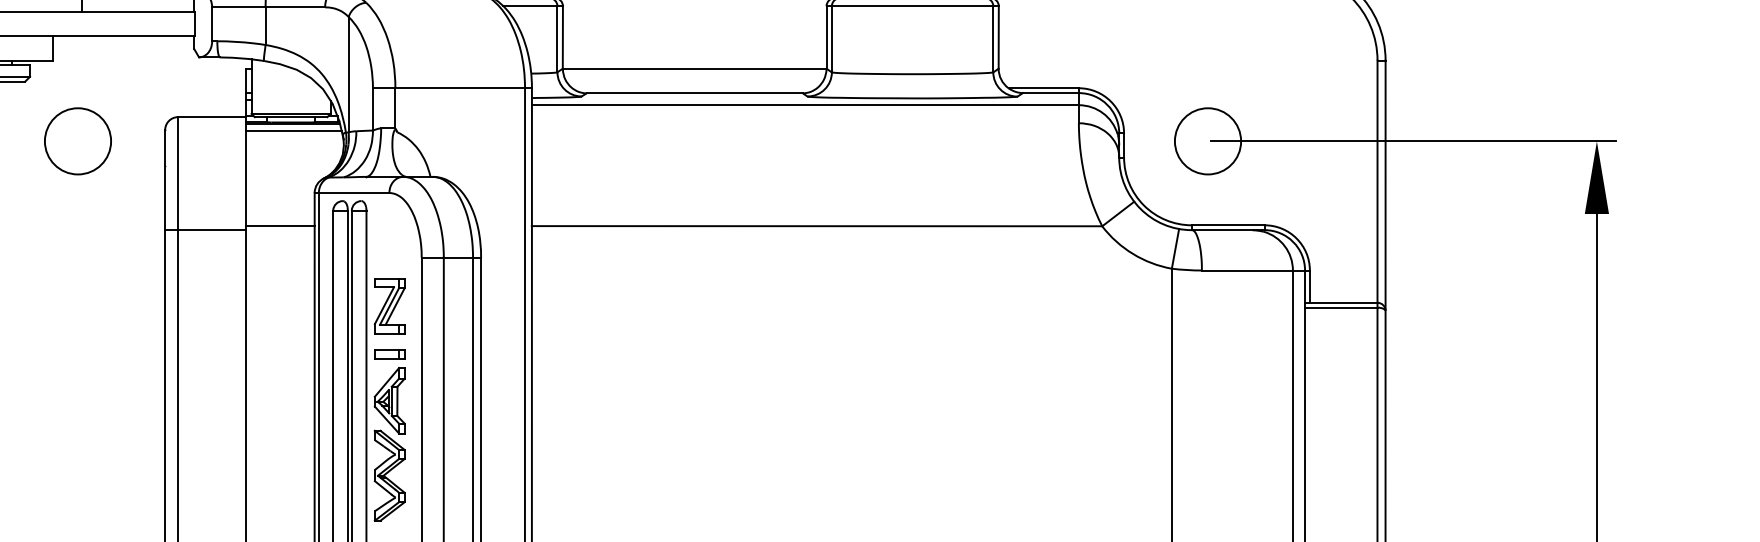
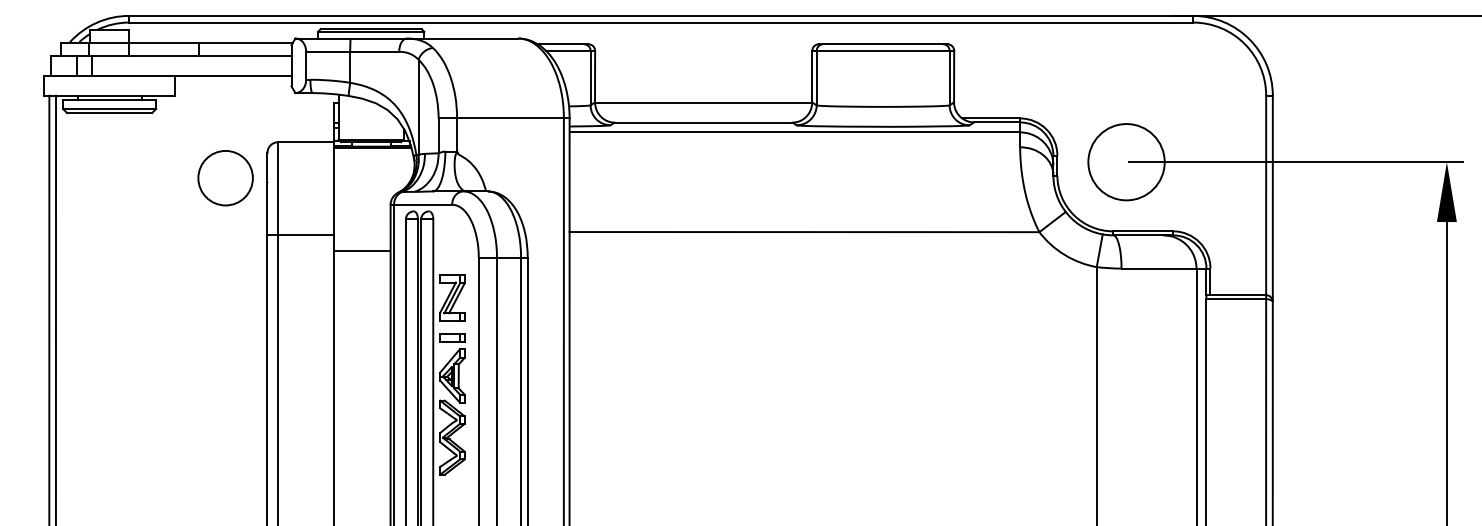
line: (292, 130) -> (372, 153), removed
circle: (1207, 140) -> (1126, 161), size x1.4
circle: (77, 141) -> (225, 178), moved
line: (279, 226) -> (361, 251), moved

